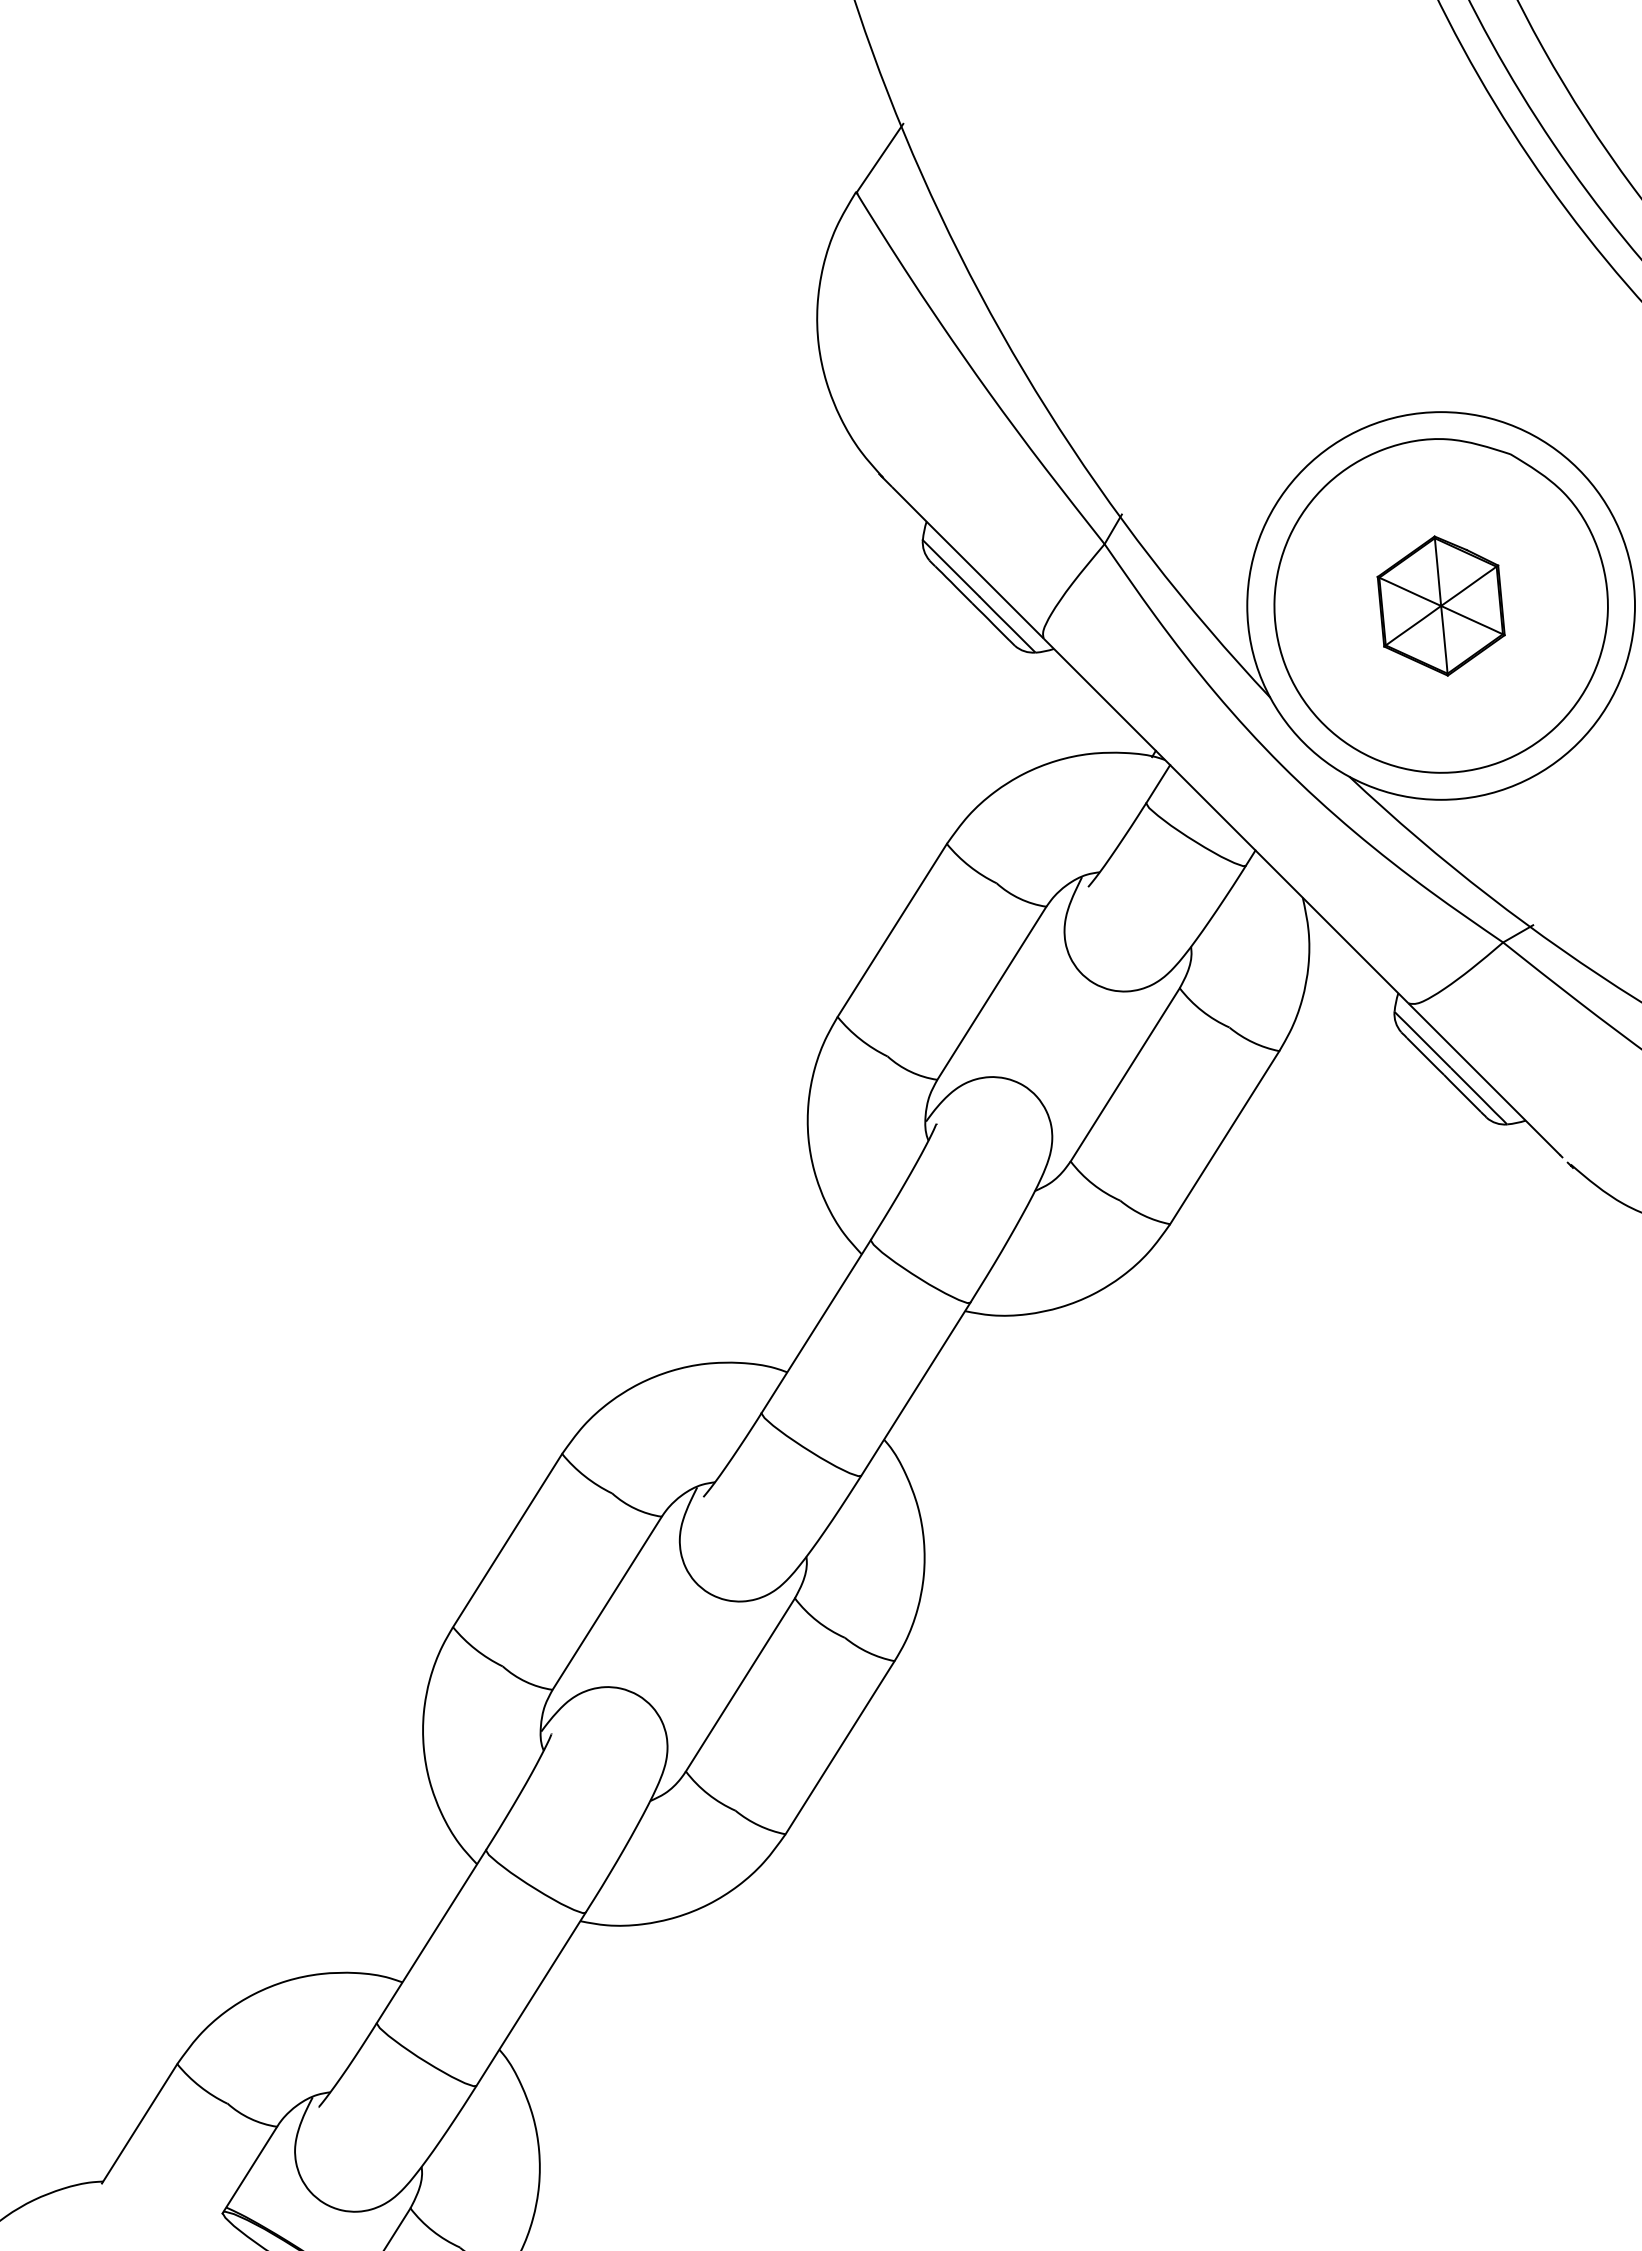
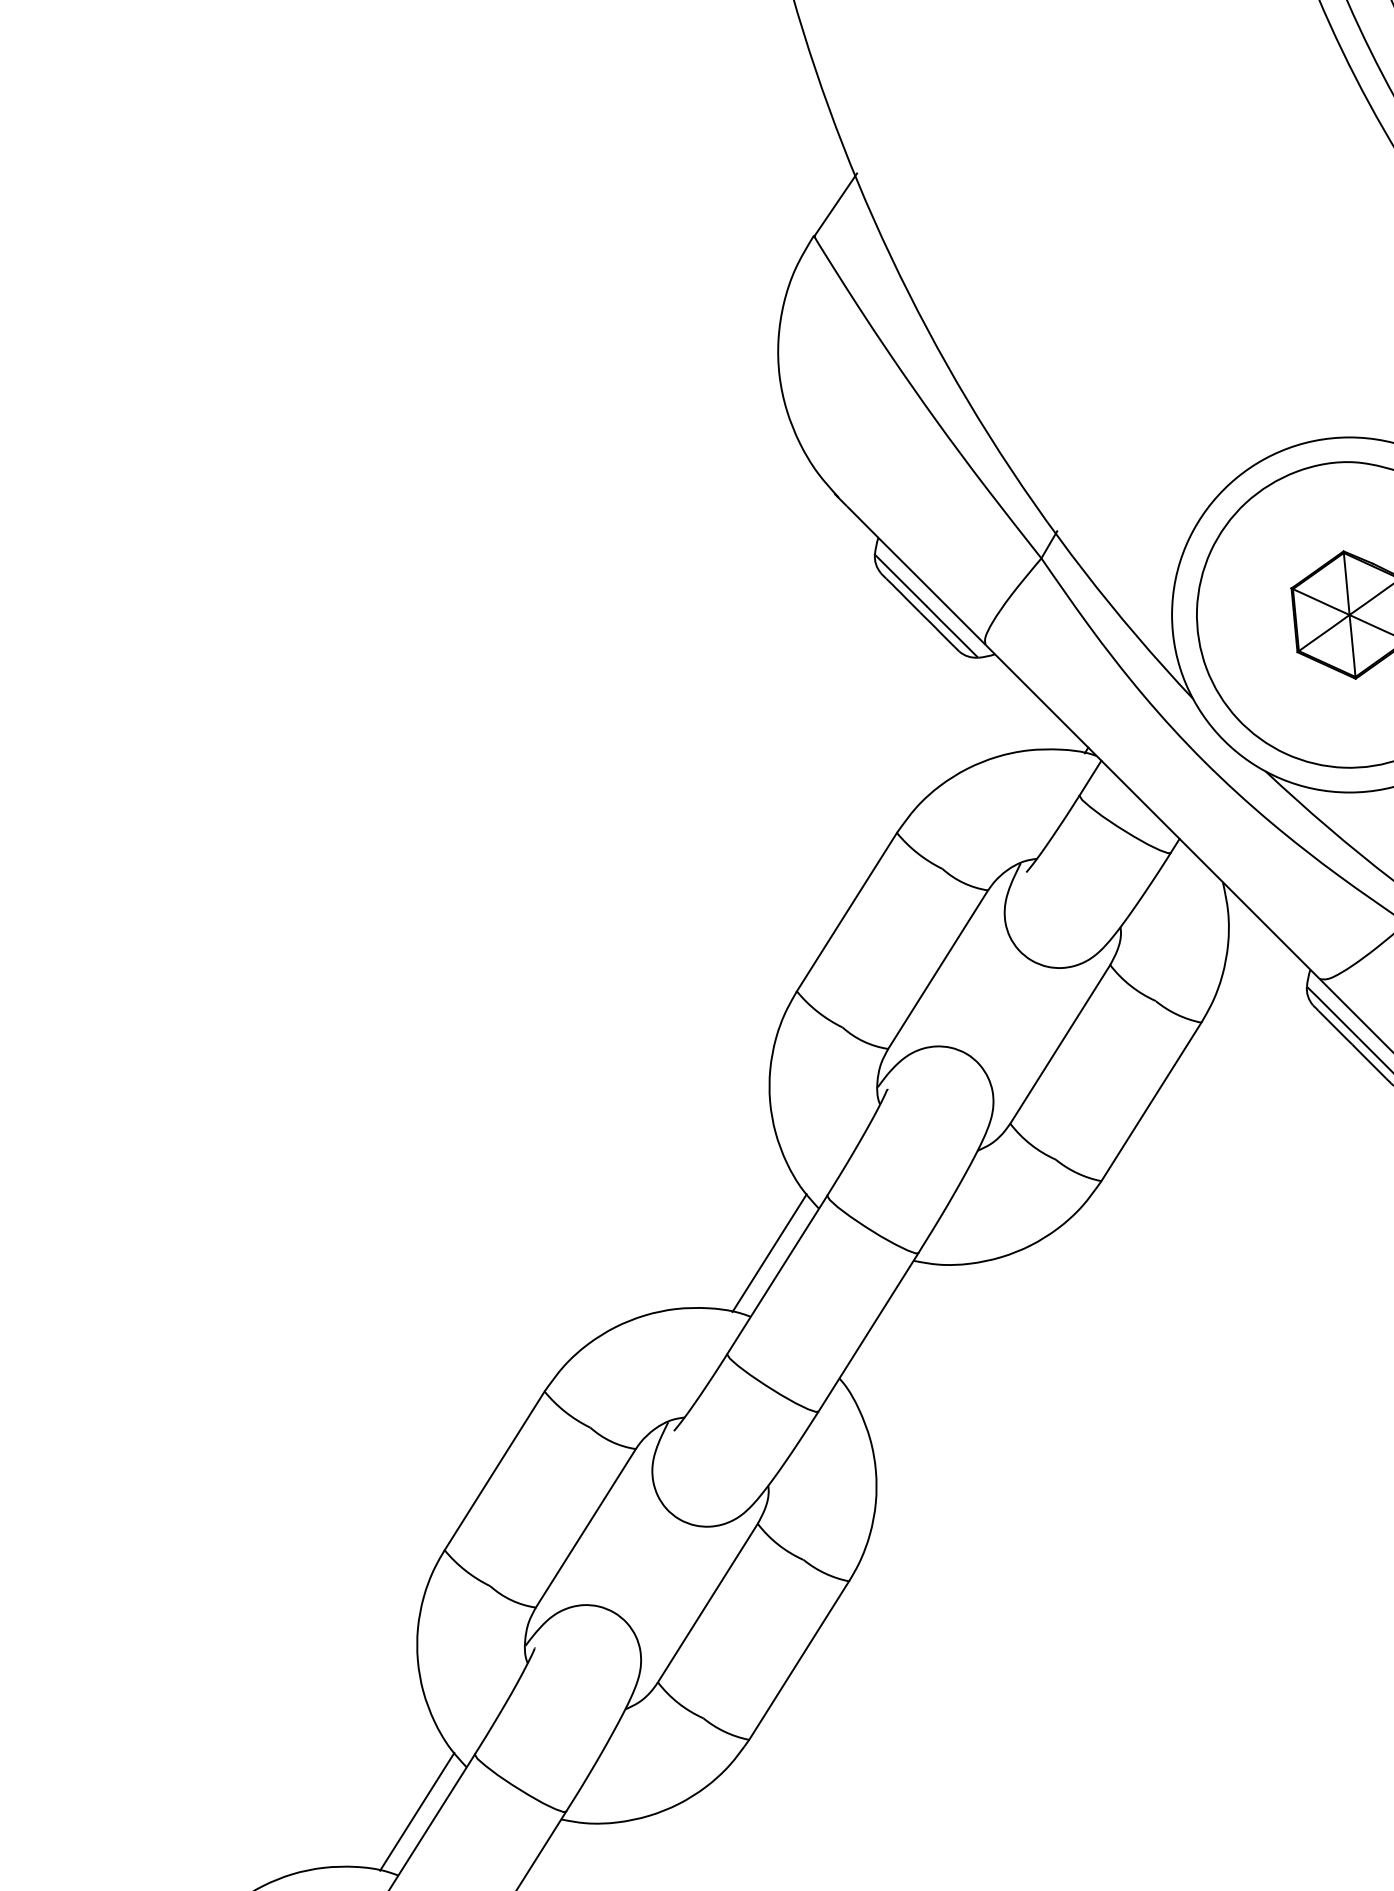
line: (807, 1302) -> (769, 1252), added
line: (422, 1912) -> (416, 1811), added

